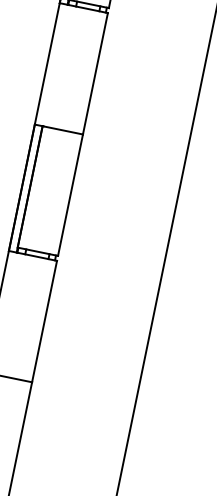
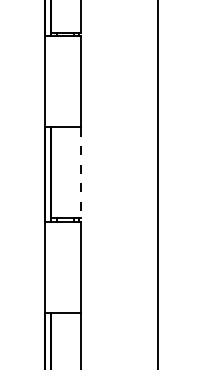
line: (69, 195) -> (80, 173), solid -> dashed

